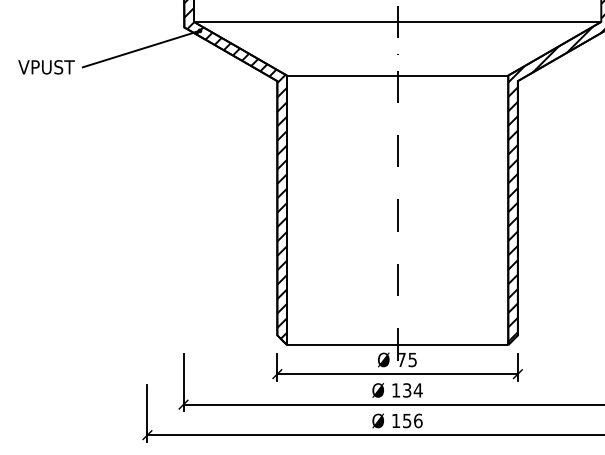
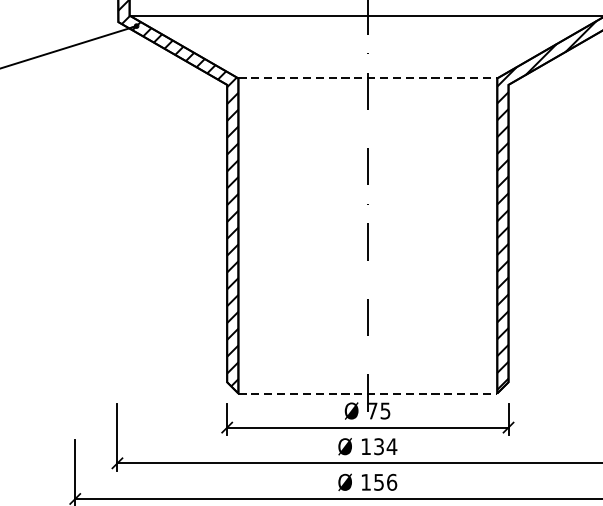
line: (397, 75) -> (367, 78), solid -> dashed
line: (397, 344) -> (367, 392), solid -> dashed

